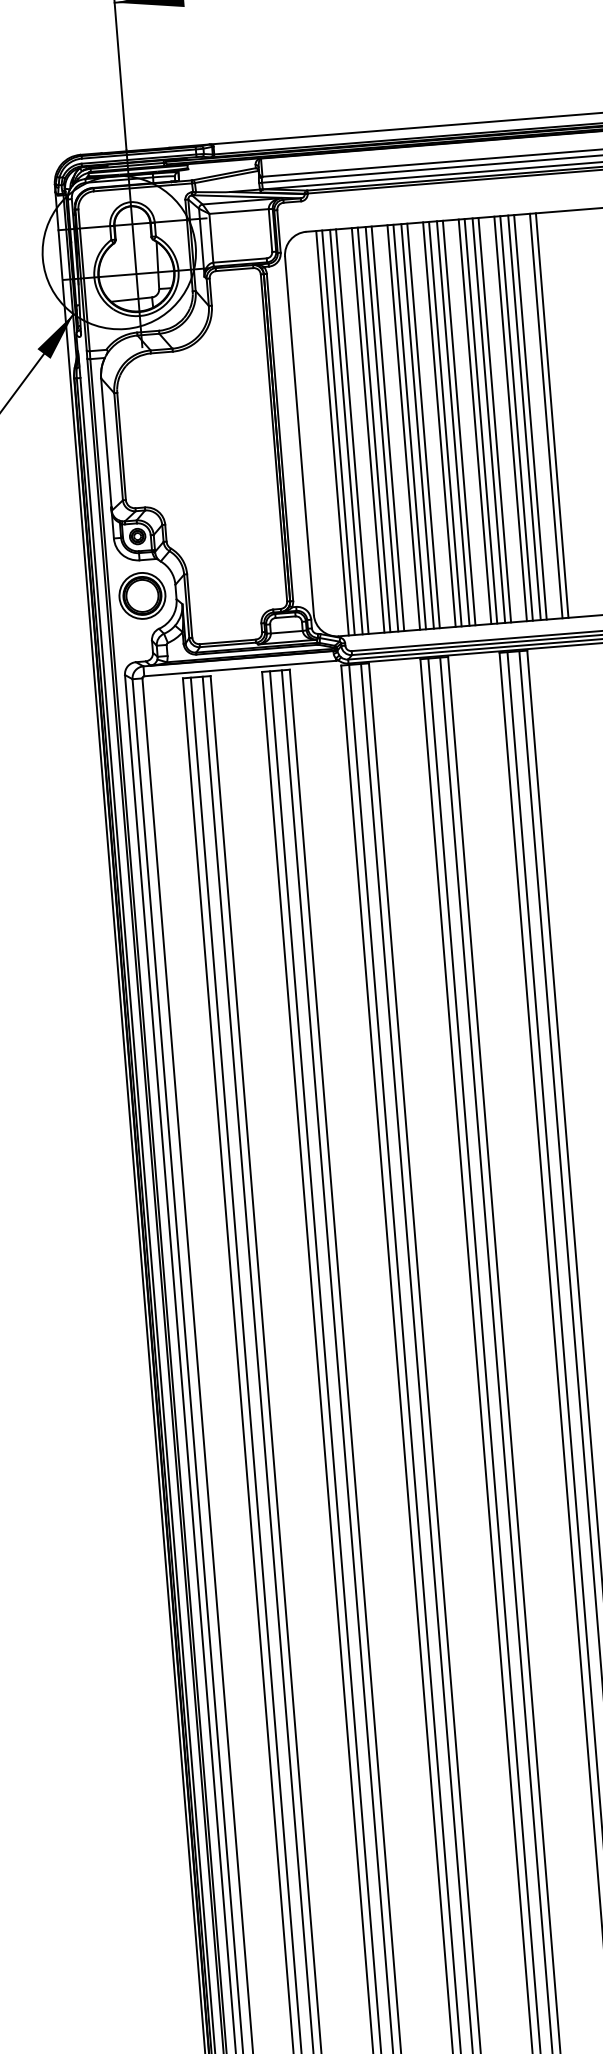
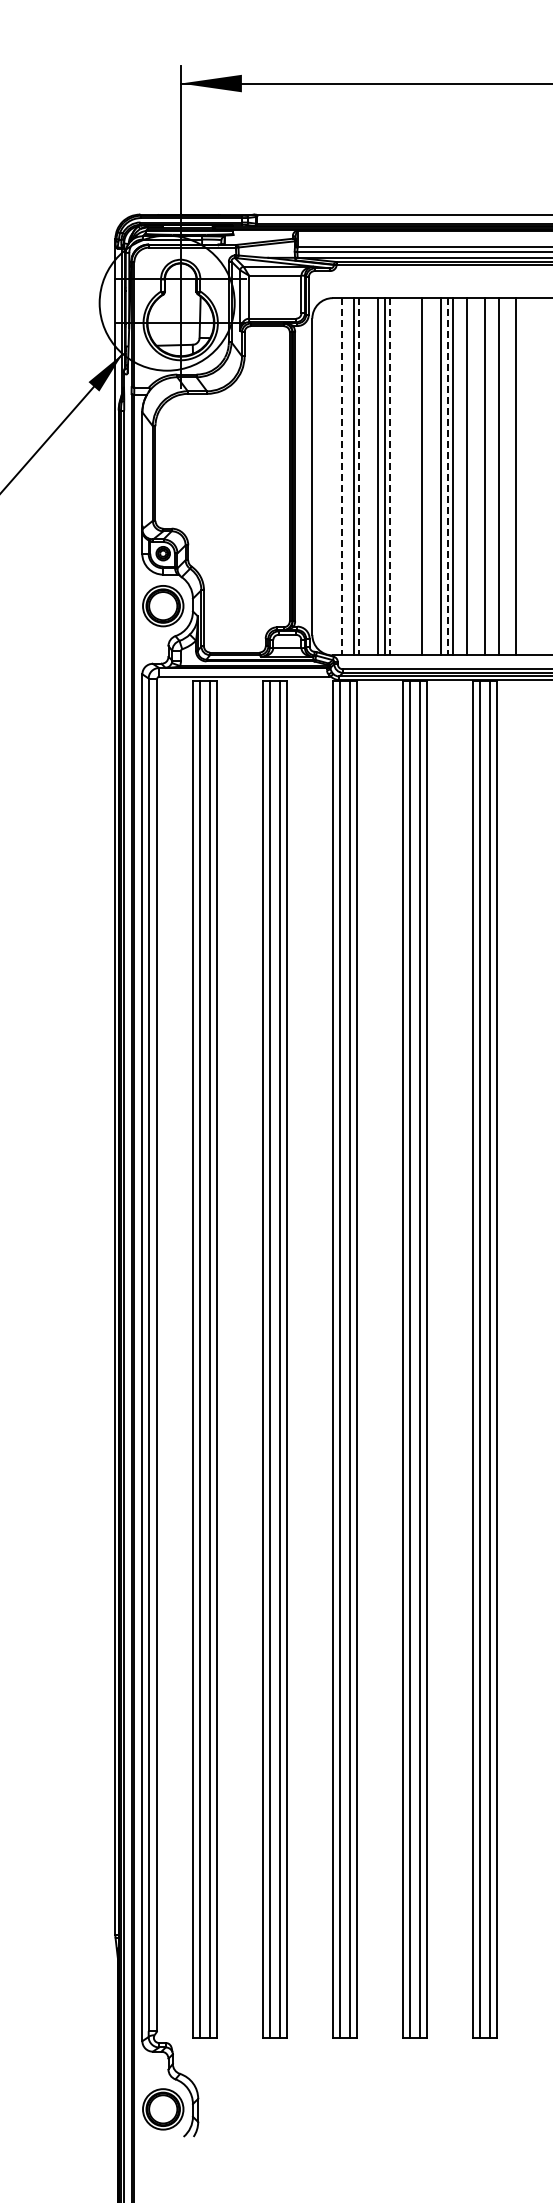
line: (546, 415) -> (530, 476), removed
line: (552, 415) -> (535, 476), removed
line: (524, 417) -> (511, 476), removed
line: (516, 418) -> (504, 476), removed
line: (488, 420) -> (479, 476), removed
line: (480, 421) -> (472, 476), removed
line: (453, 423) -> (448, 476), solid -> dashed
line: (438, 424) -> (435, 476), removed
line: (409, 426) -> (409, 476), removed
line: (417, 426) -> (416, 476), removed
line: (403, 427) -> (404, 476), removed
line: (387, 428) -> (390, 476), solid -> dashed
line: (368, 430) -> (373, 476), removed
line: (352, 431) -> (359, 476), solid -> dashed
line: (332, 432) -> (341, 476), solid -> dashed
line: (338, 432) -> (346, 476), removed

